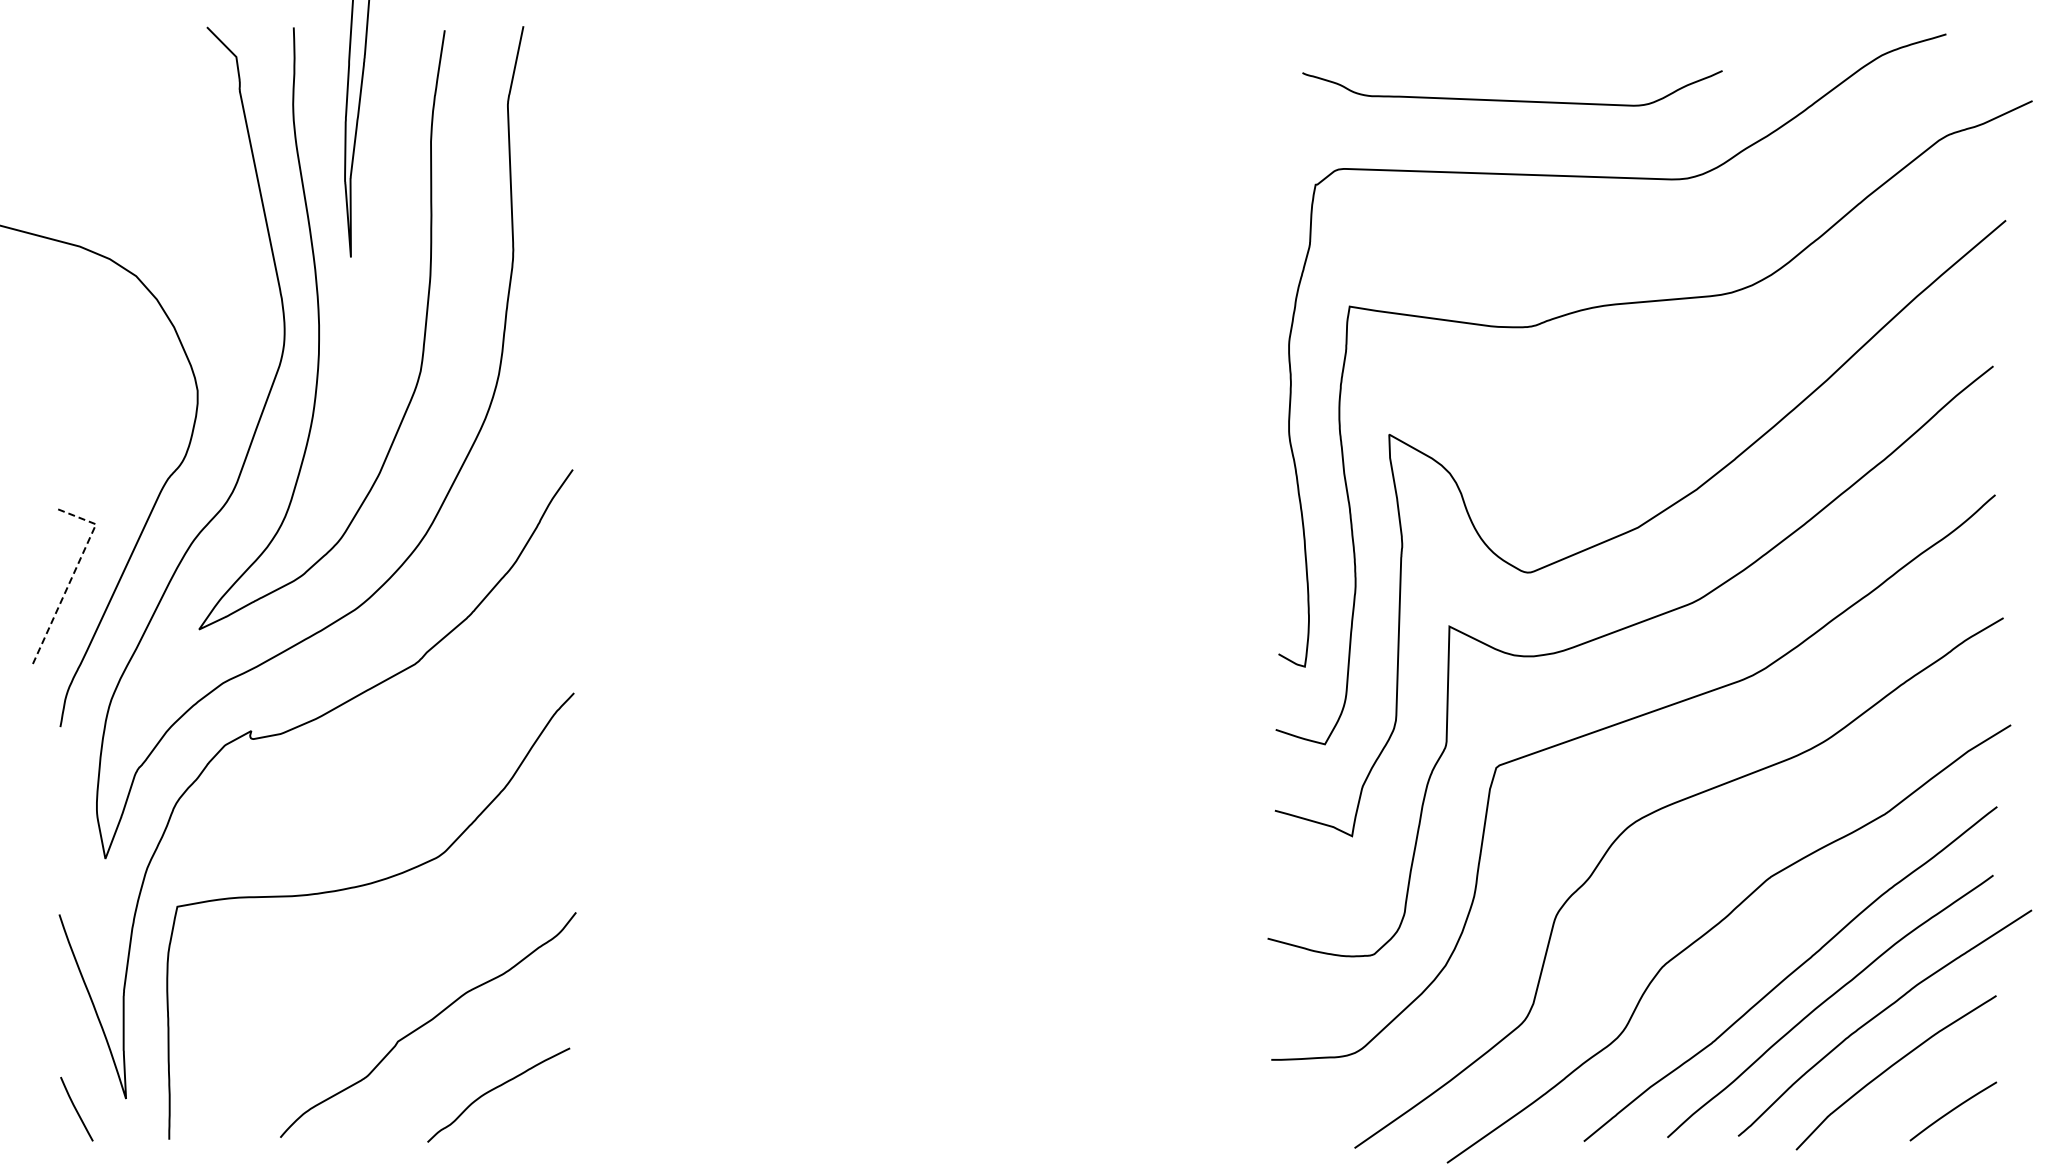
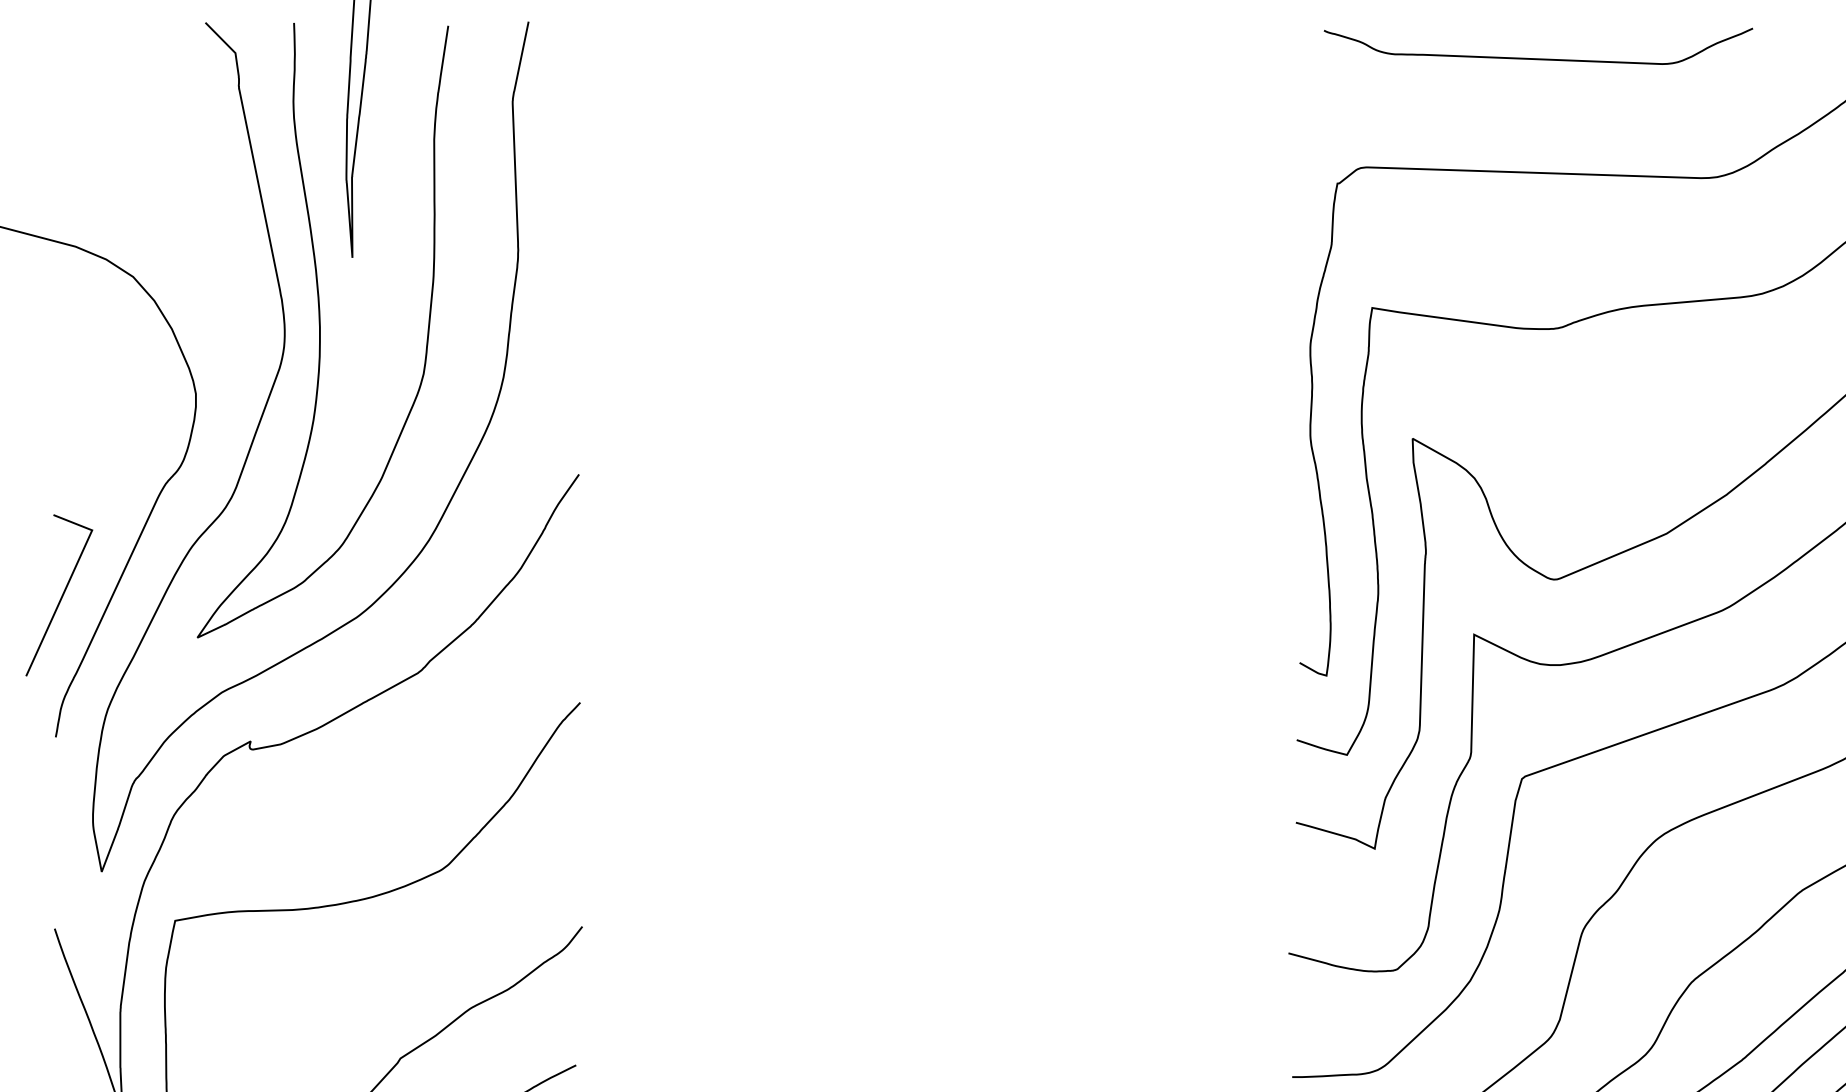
curve: (1512, 100) -> (1538, 58), moved
line: (72, 577) -> (68, 584), dashed -> solid

